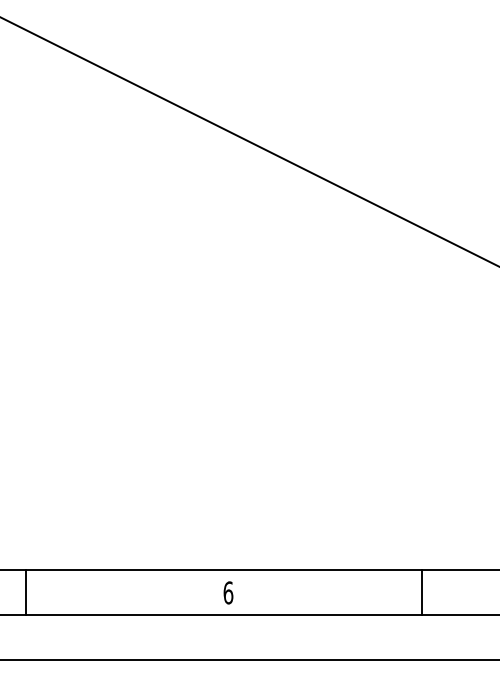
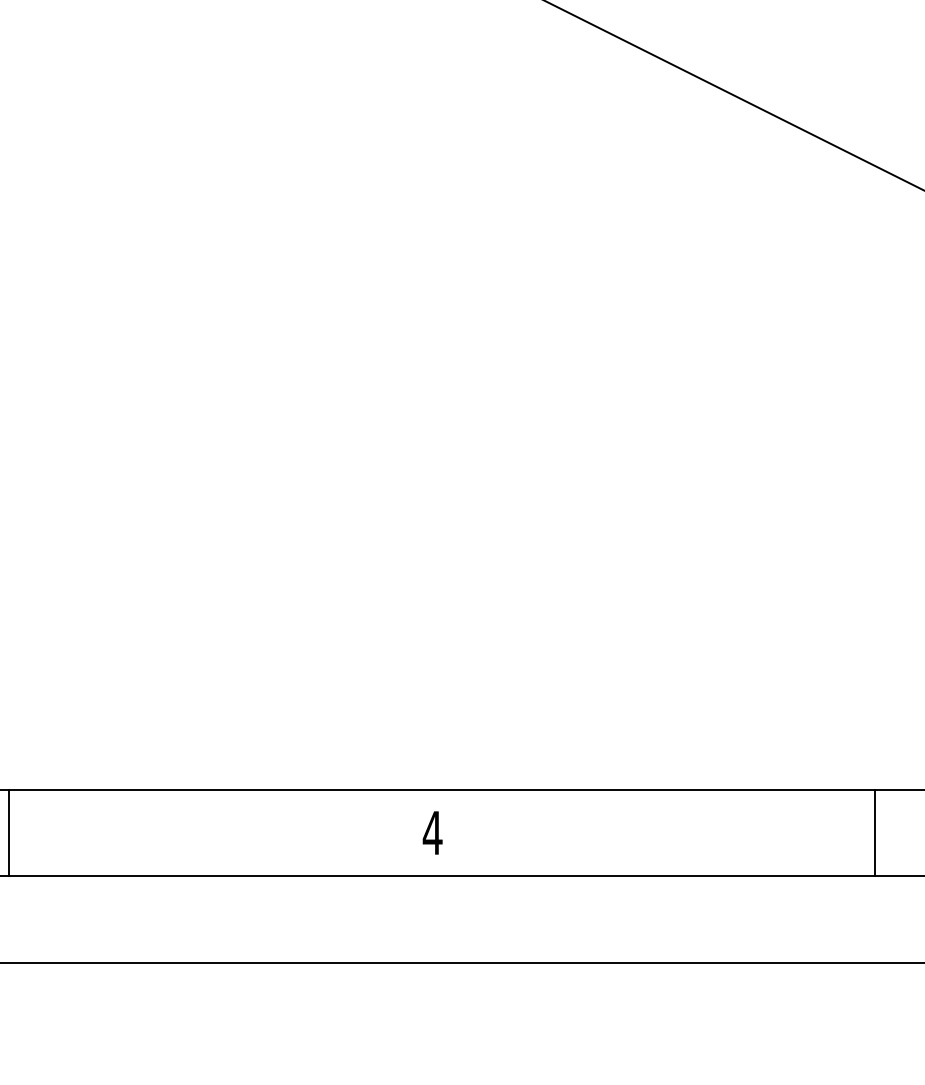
line: (26, 592) -> (9, 832), moved
text: (228, 592) -> (432, 832), 6 -> 4
line: (422, 592) -> (875, 832), moved

